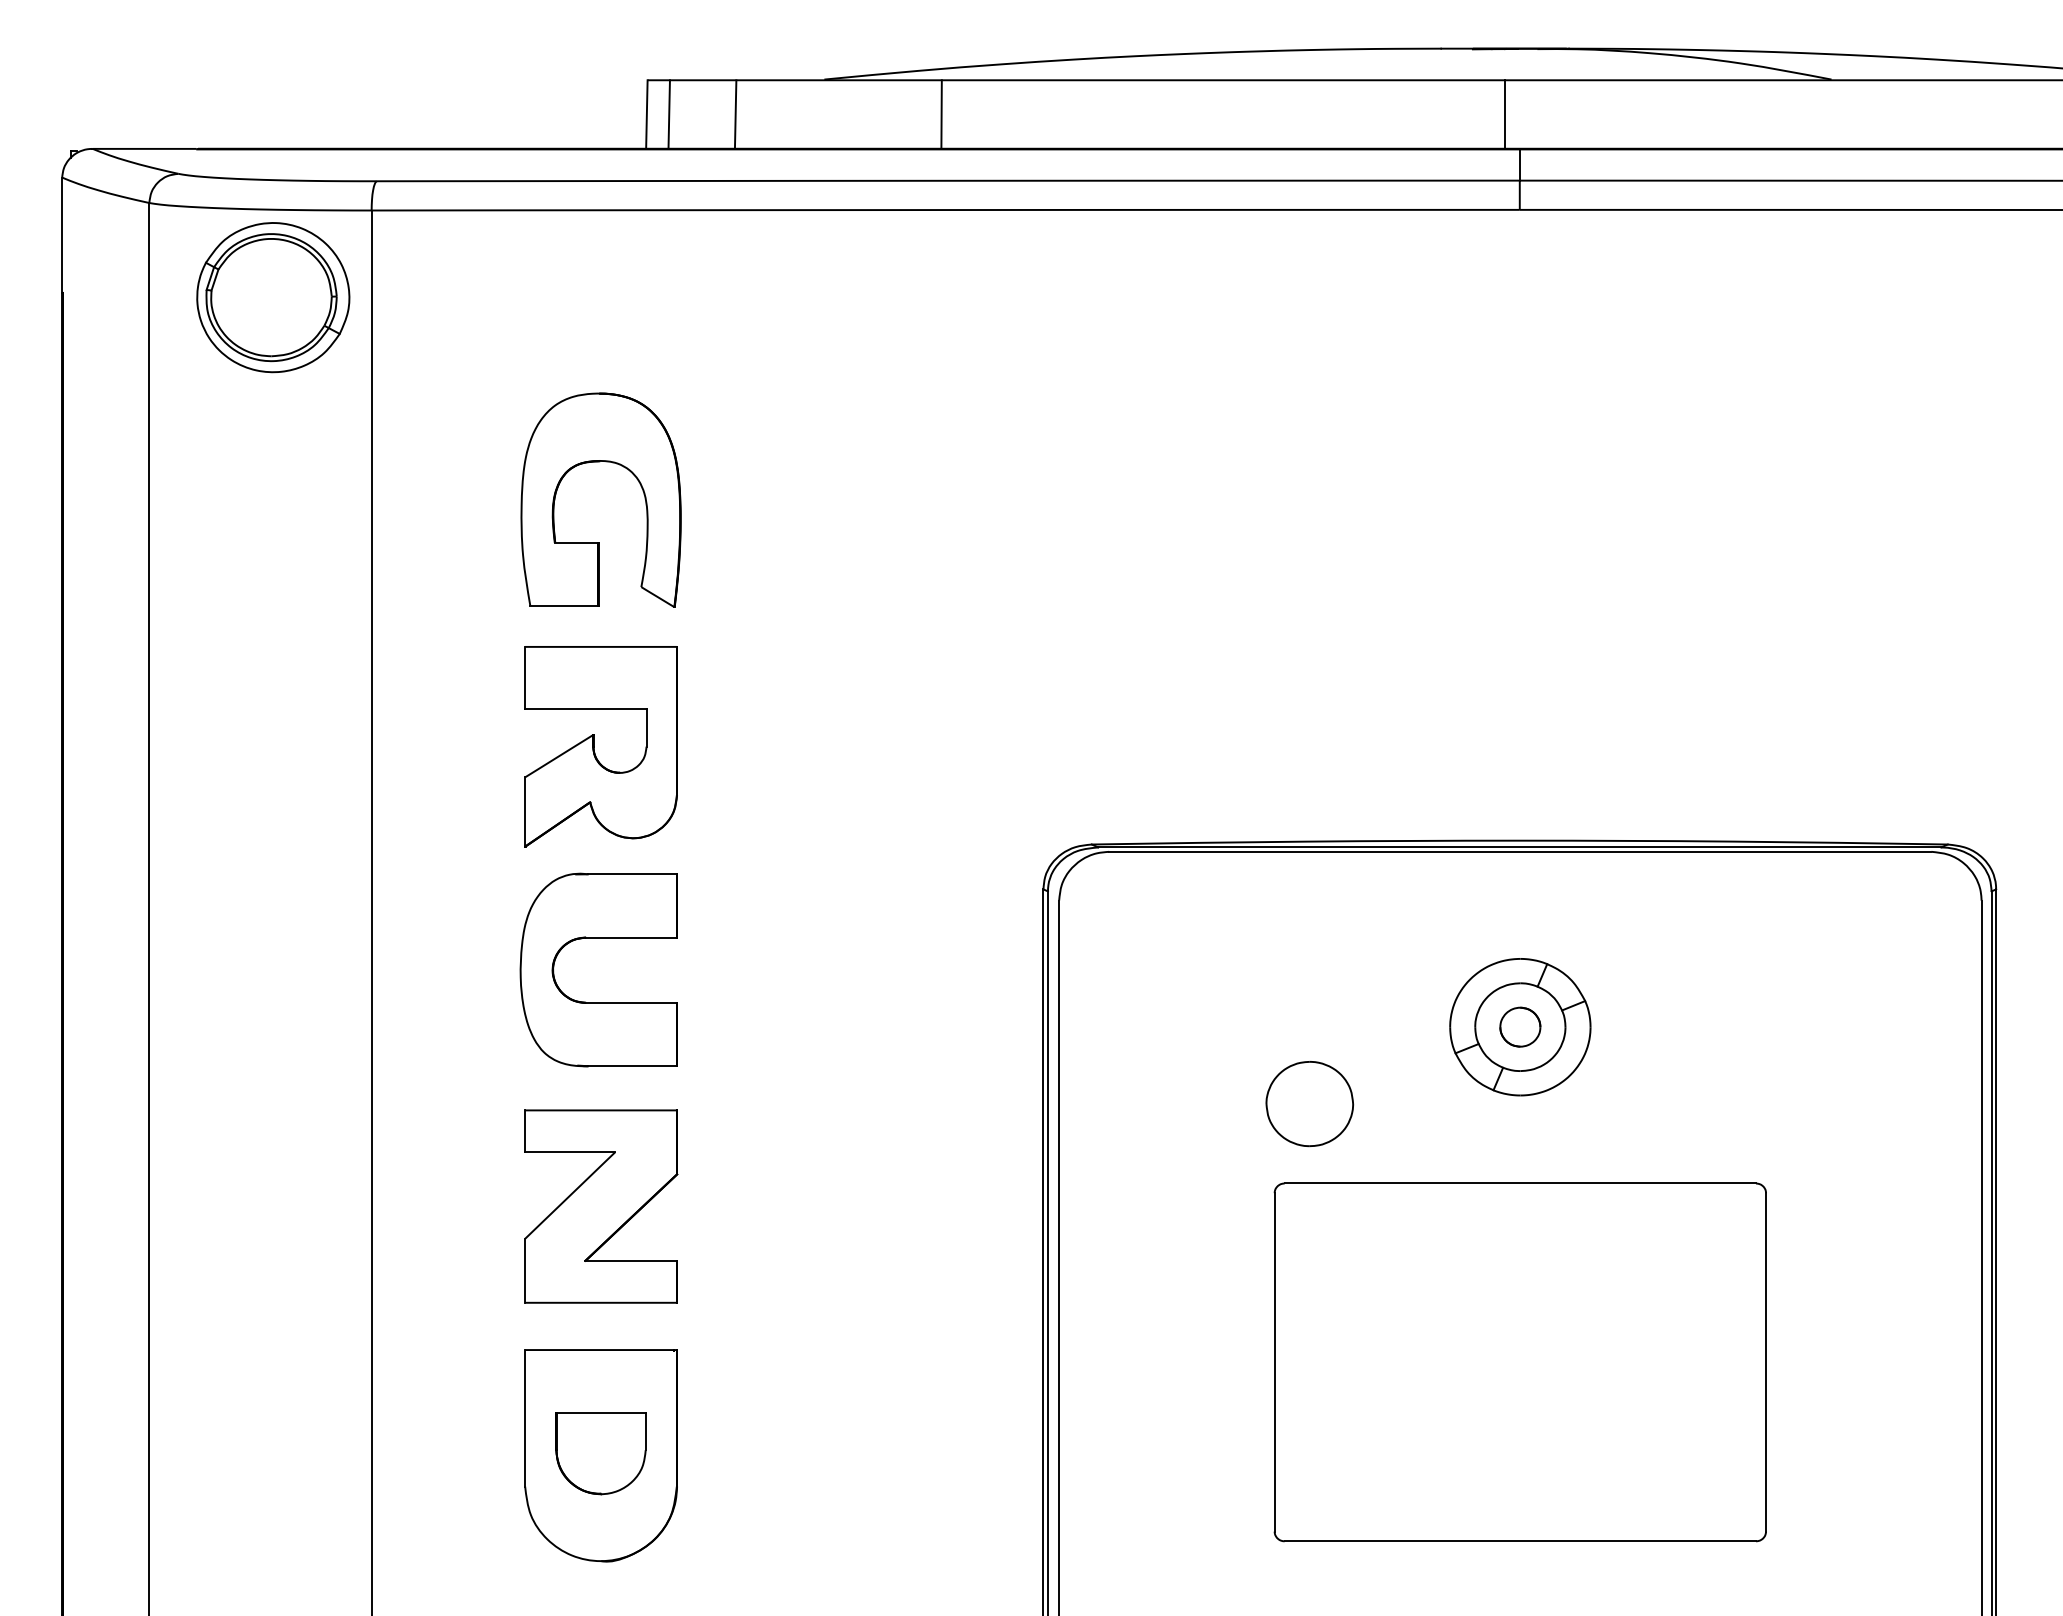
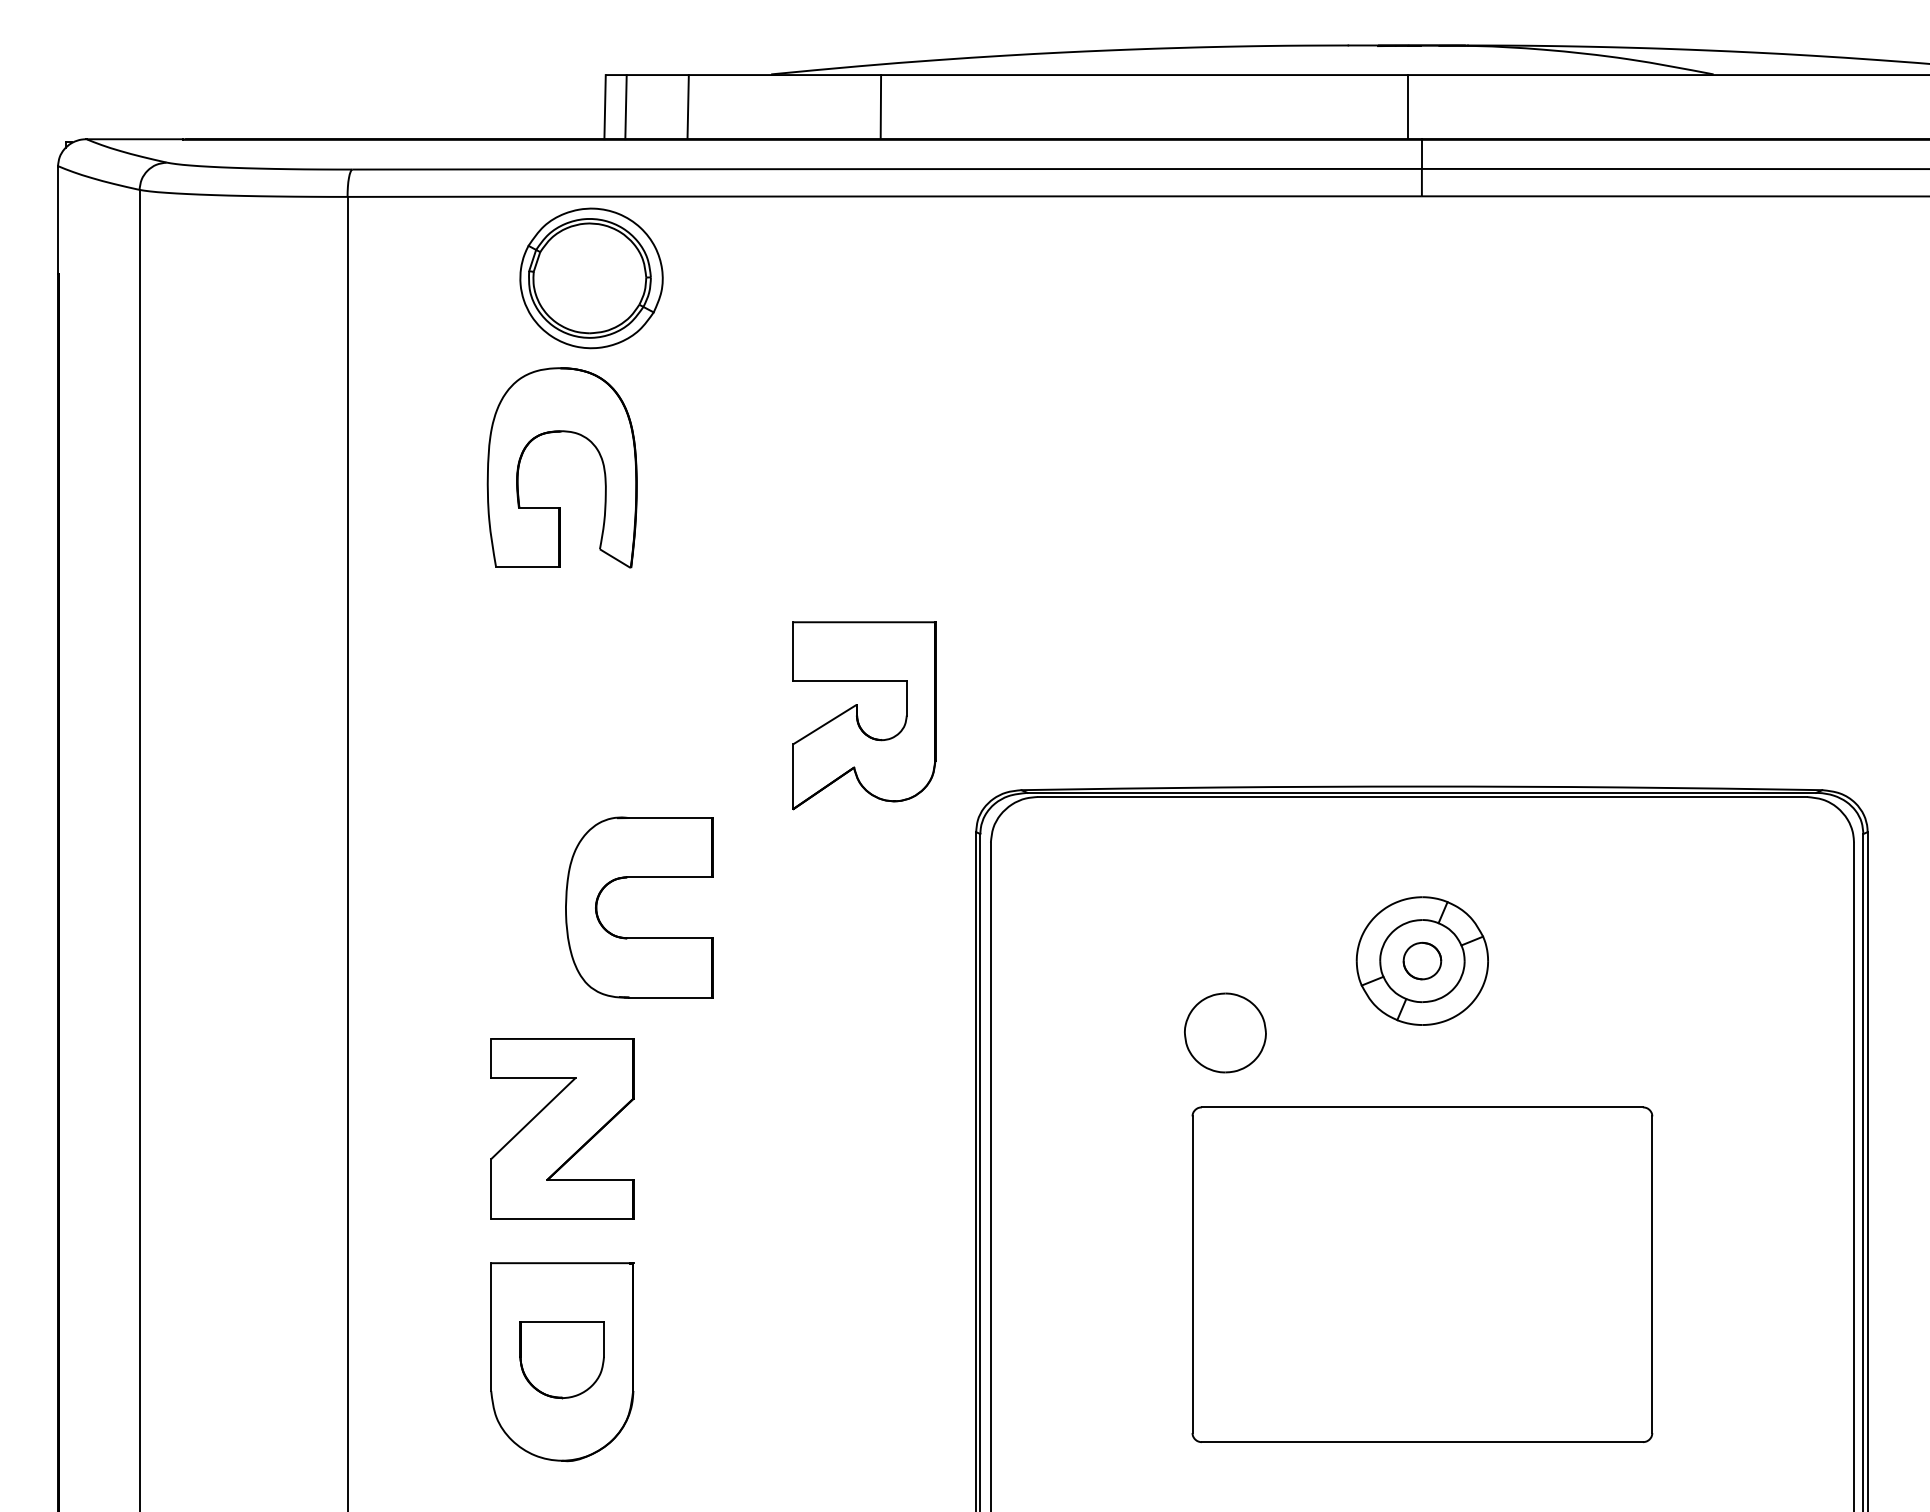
part: (273, 297) -> (591, 278), moved
part: (594, 747) -> (858, 716), moved
part: (599, 937) -> (639, 877), moved

